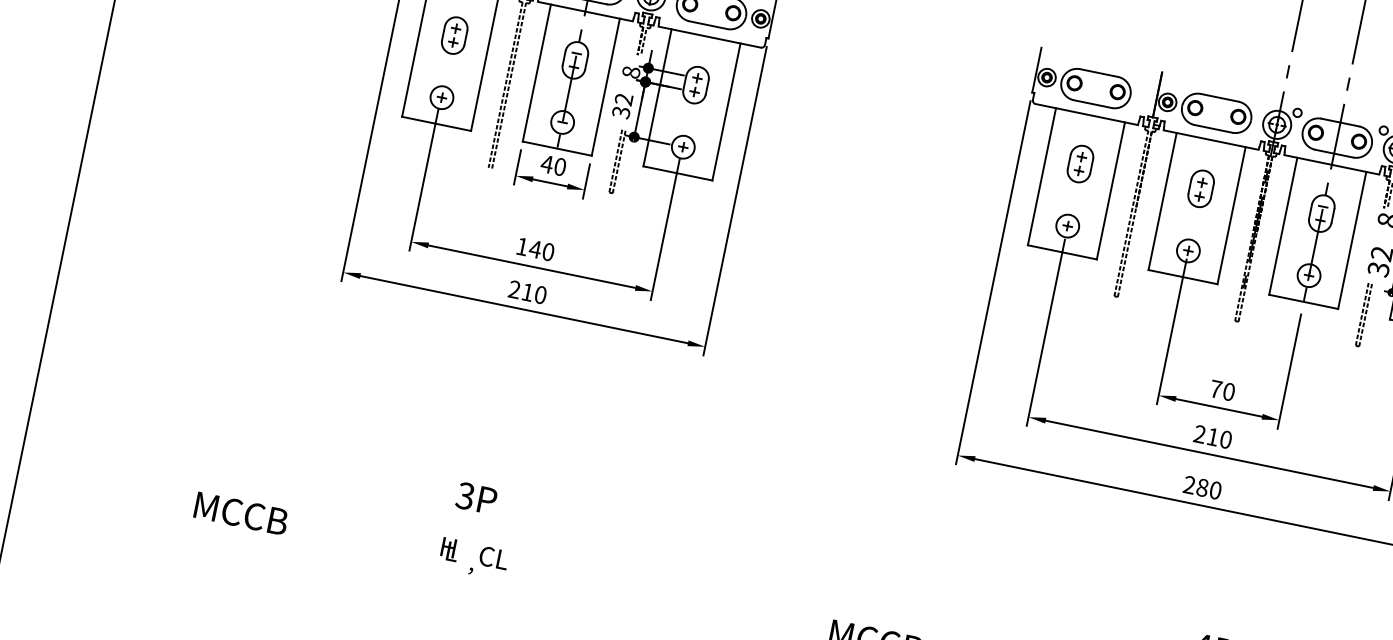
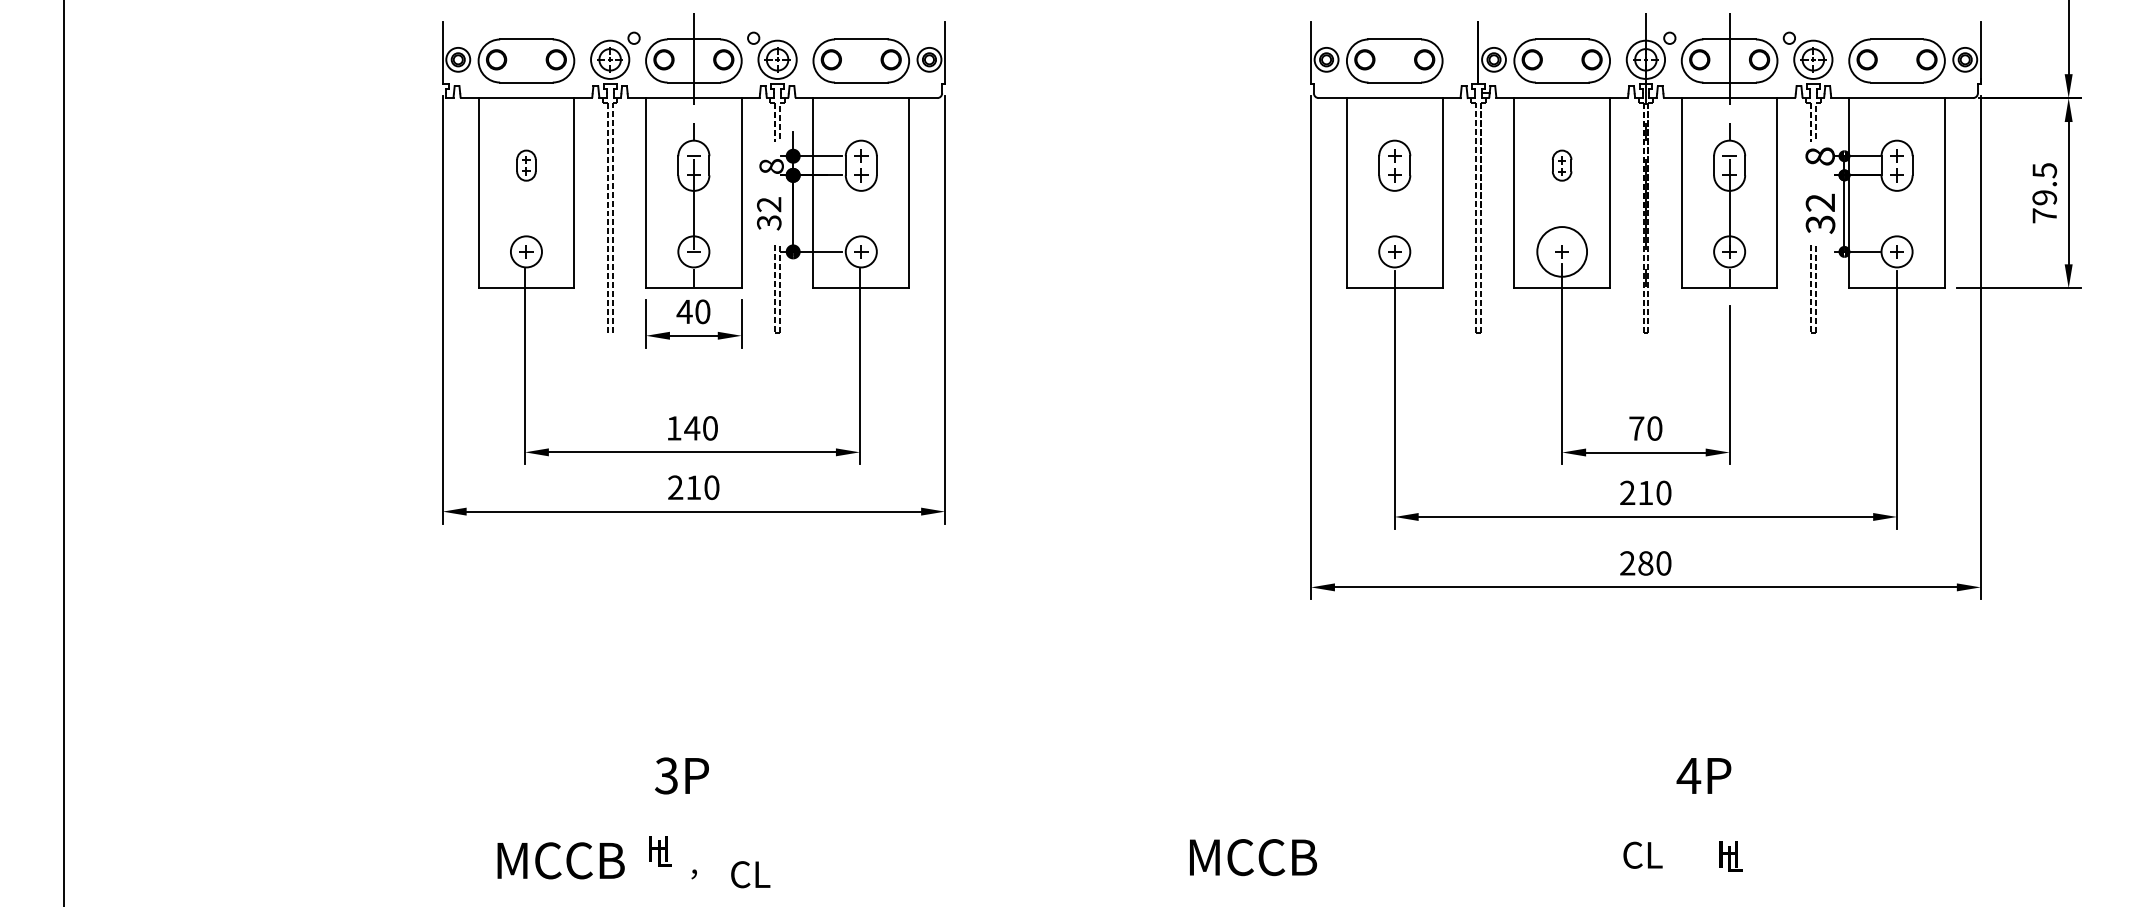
part: (454, 35) -> (526, 165), size x0.6
part: (1200, 188) -> (1561, 165), size x0.6
circle: (1187, 250) -> (1561, 251), size x1.6
text: (240, 513) -> (560, 860), moved
text: (493, 557) -> (750, 874), moved

